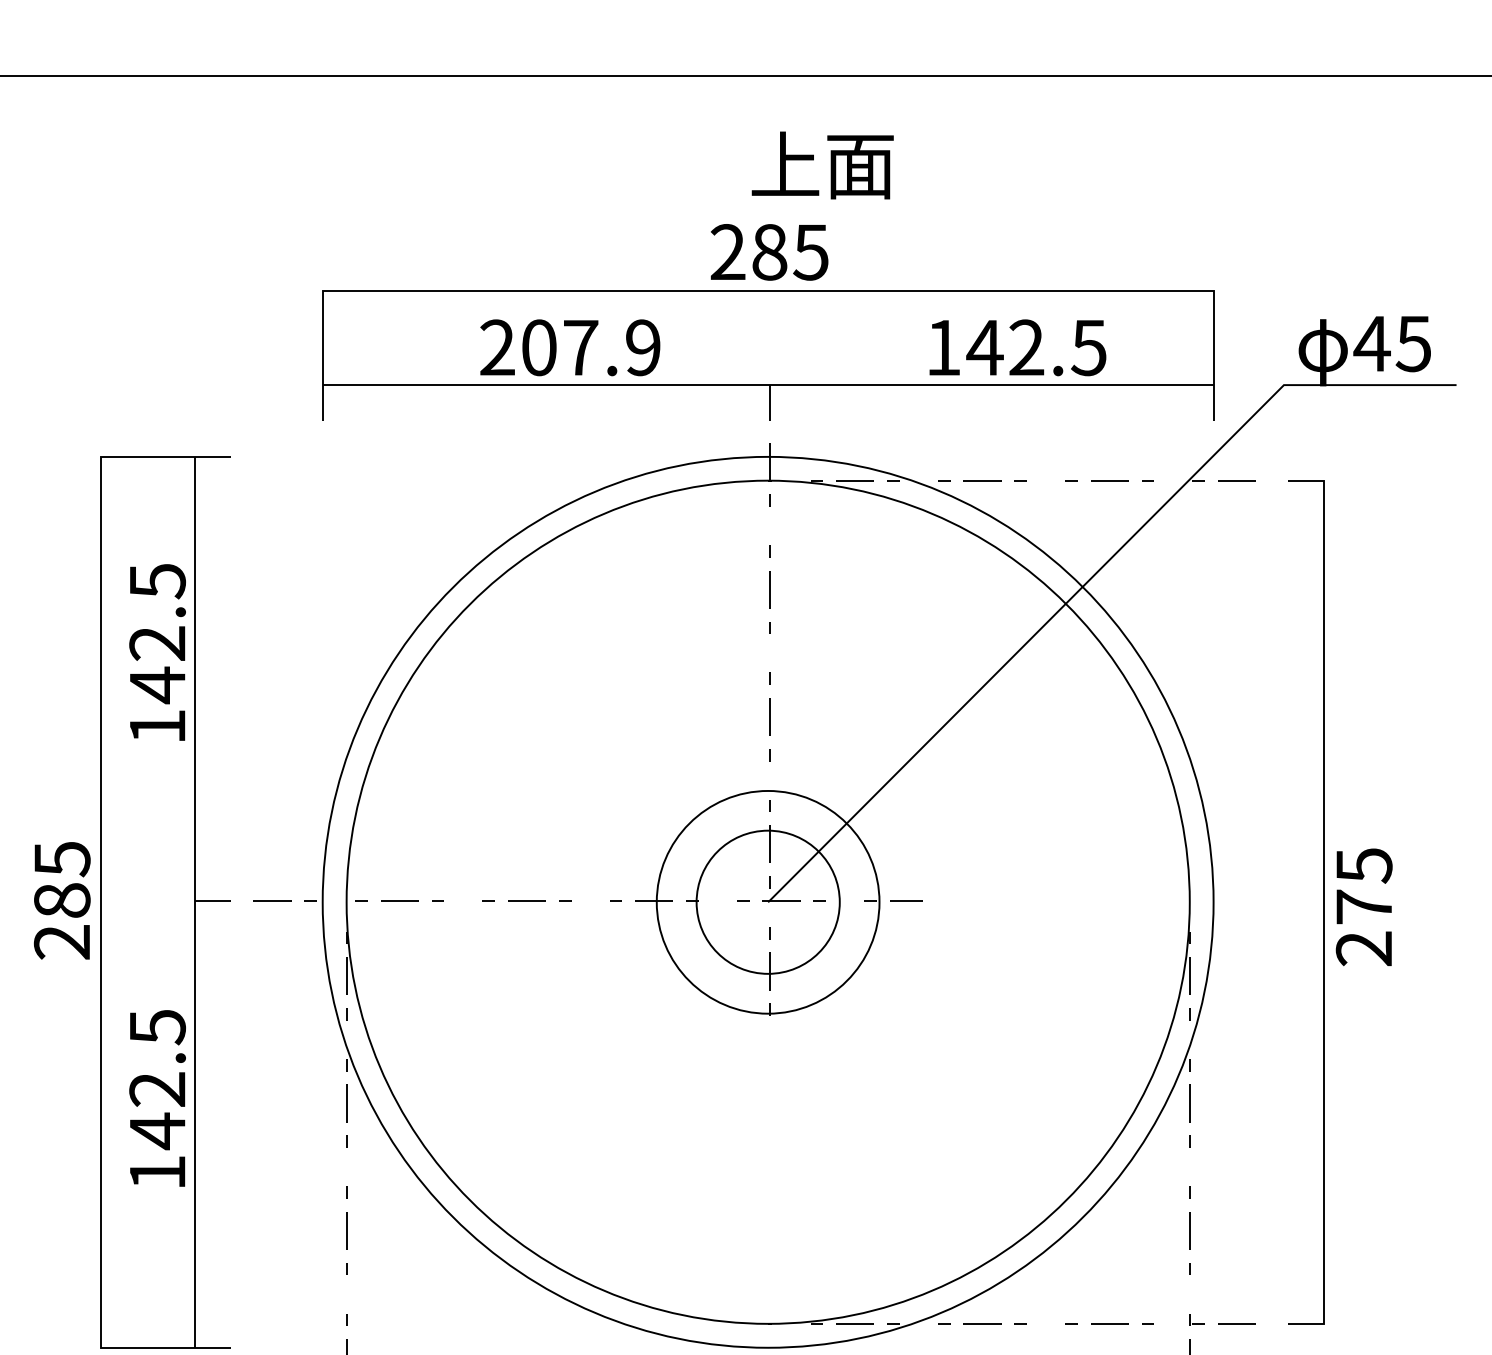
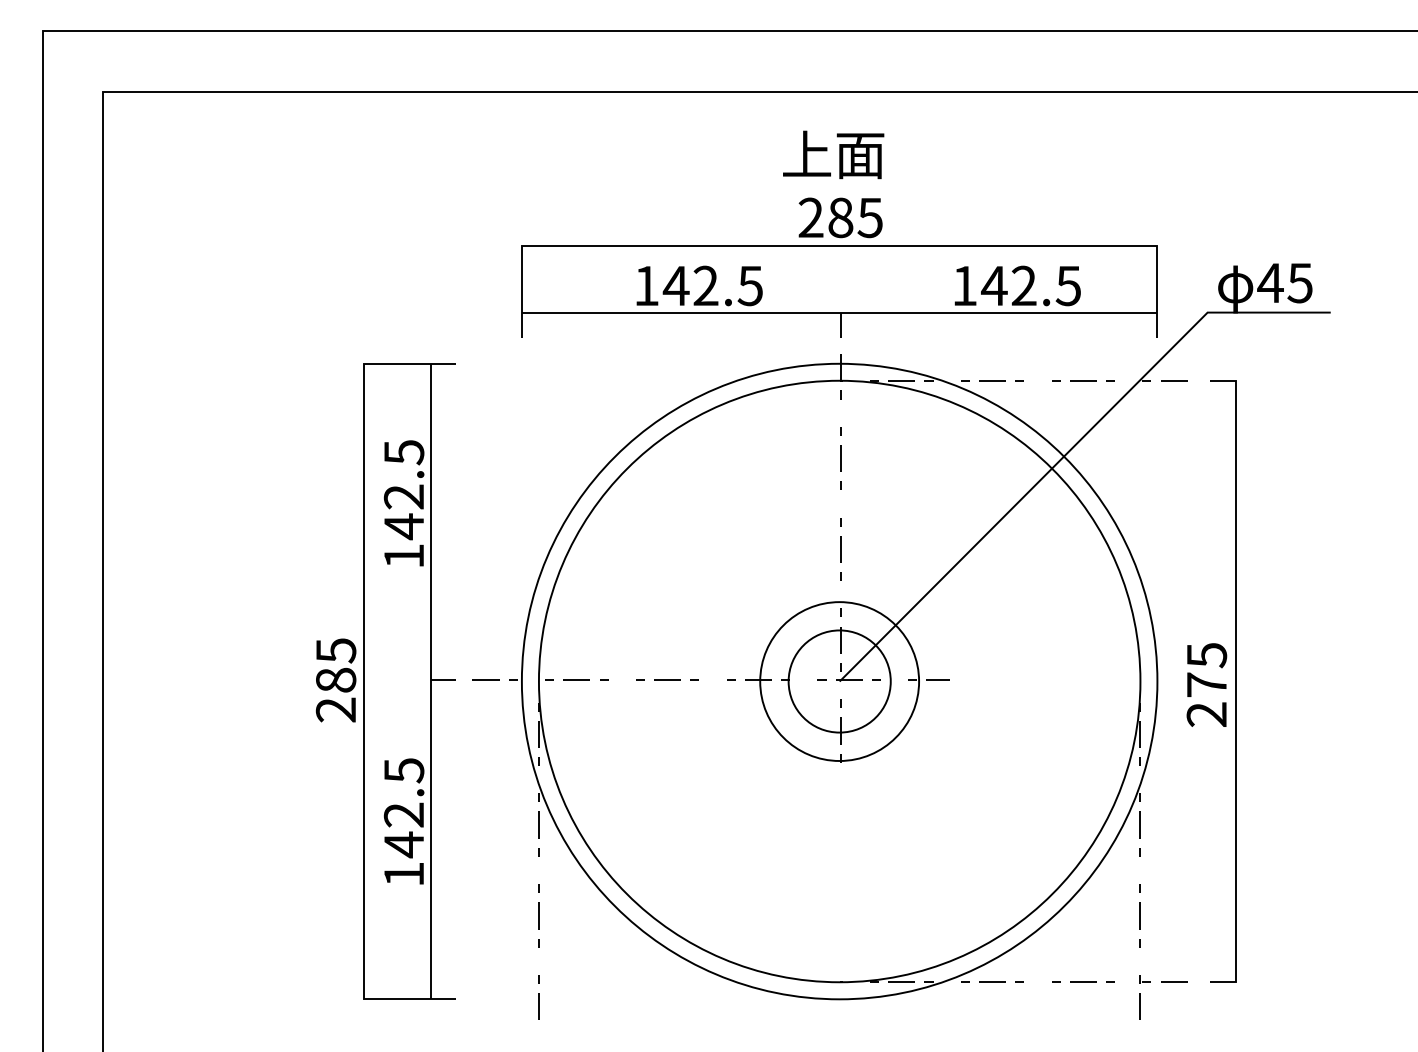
text: (822, 164) -> (833, 154), moved
text: (570, 347) -> (698, 285), 207.9 -> 142.5
text: (1363, 906) -> (1206, 684), moved

